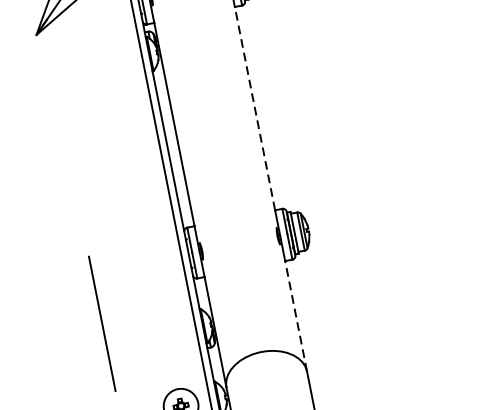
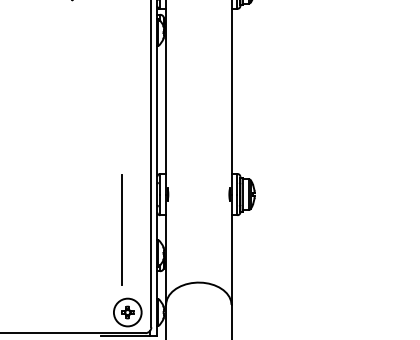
line: (254, 108) -> (231, 91), dashed -> solid
line: (296, 316) -> (231, 260), dashed -> solid
line: (101, 323) -> (121, 229), moved

